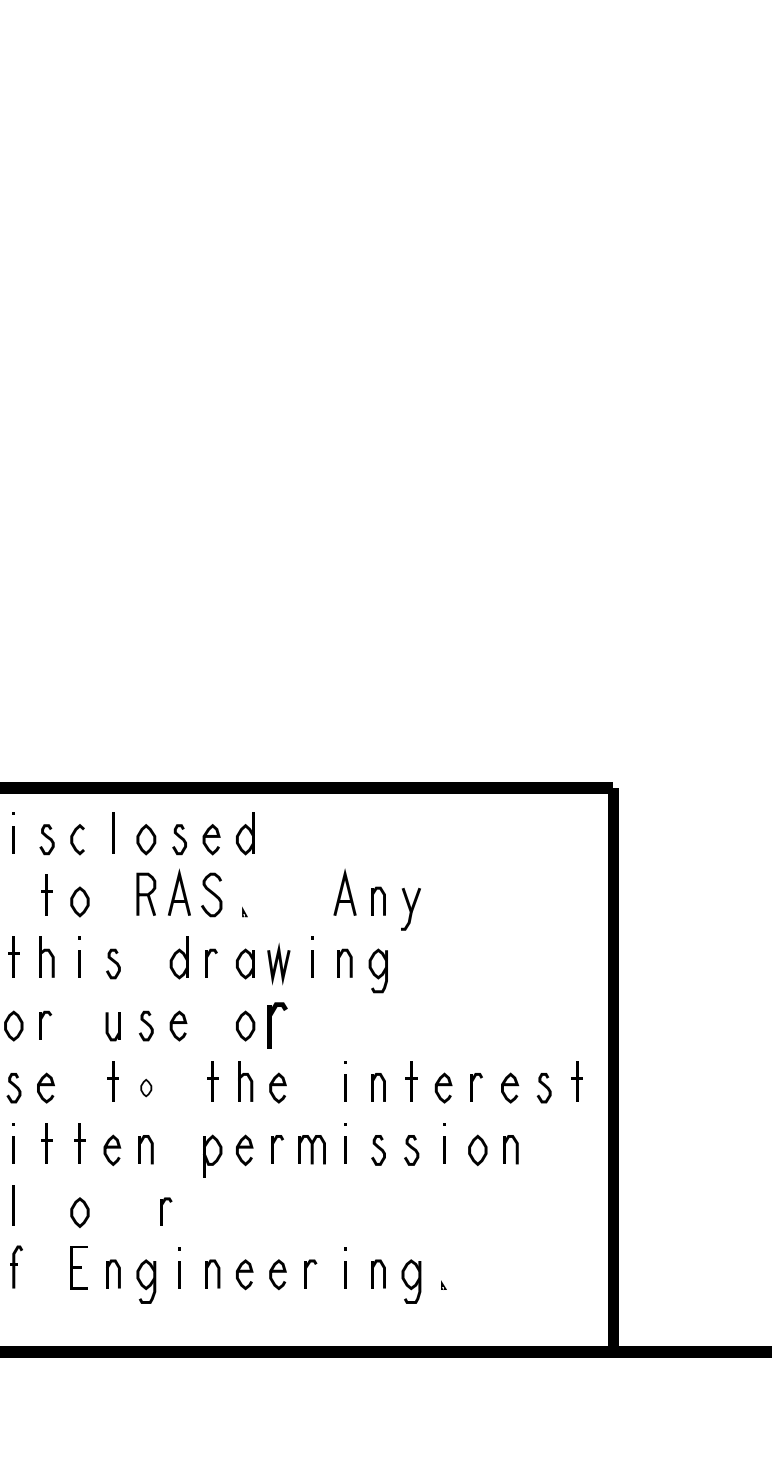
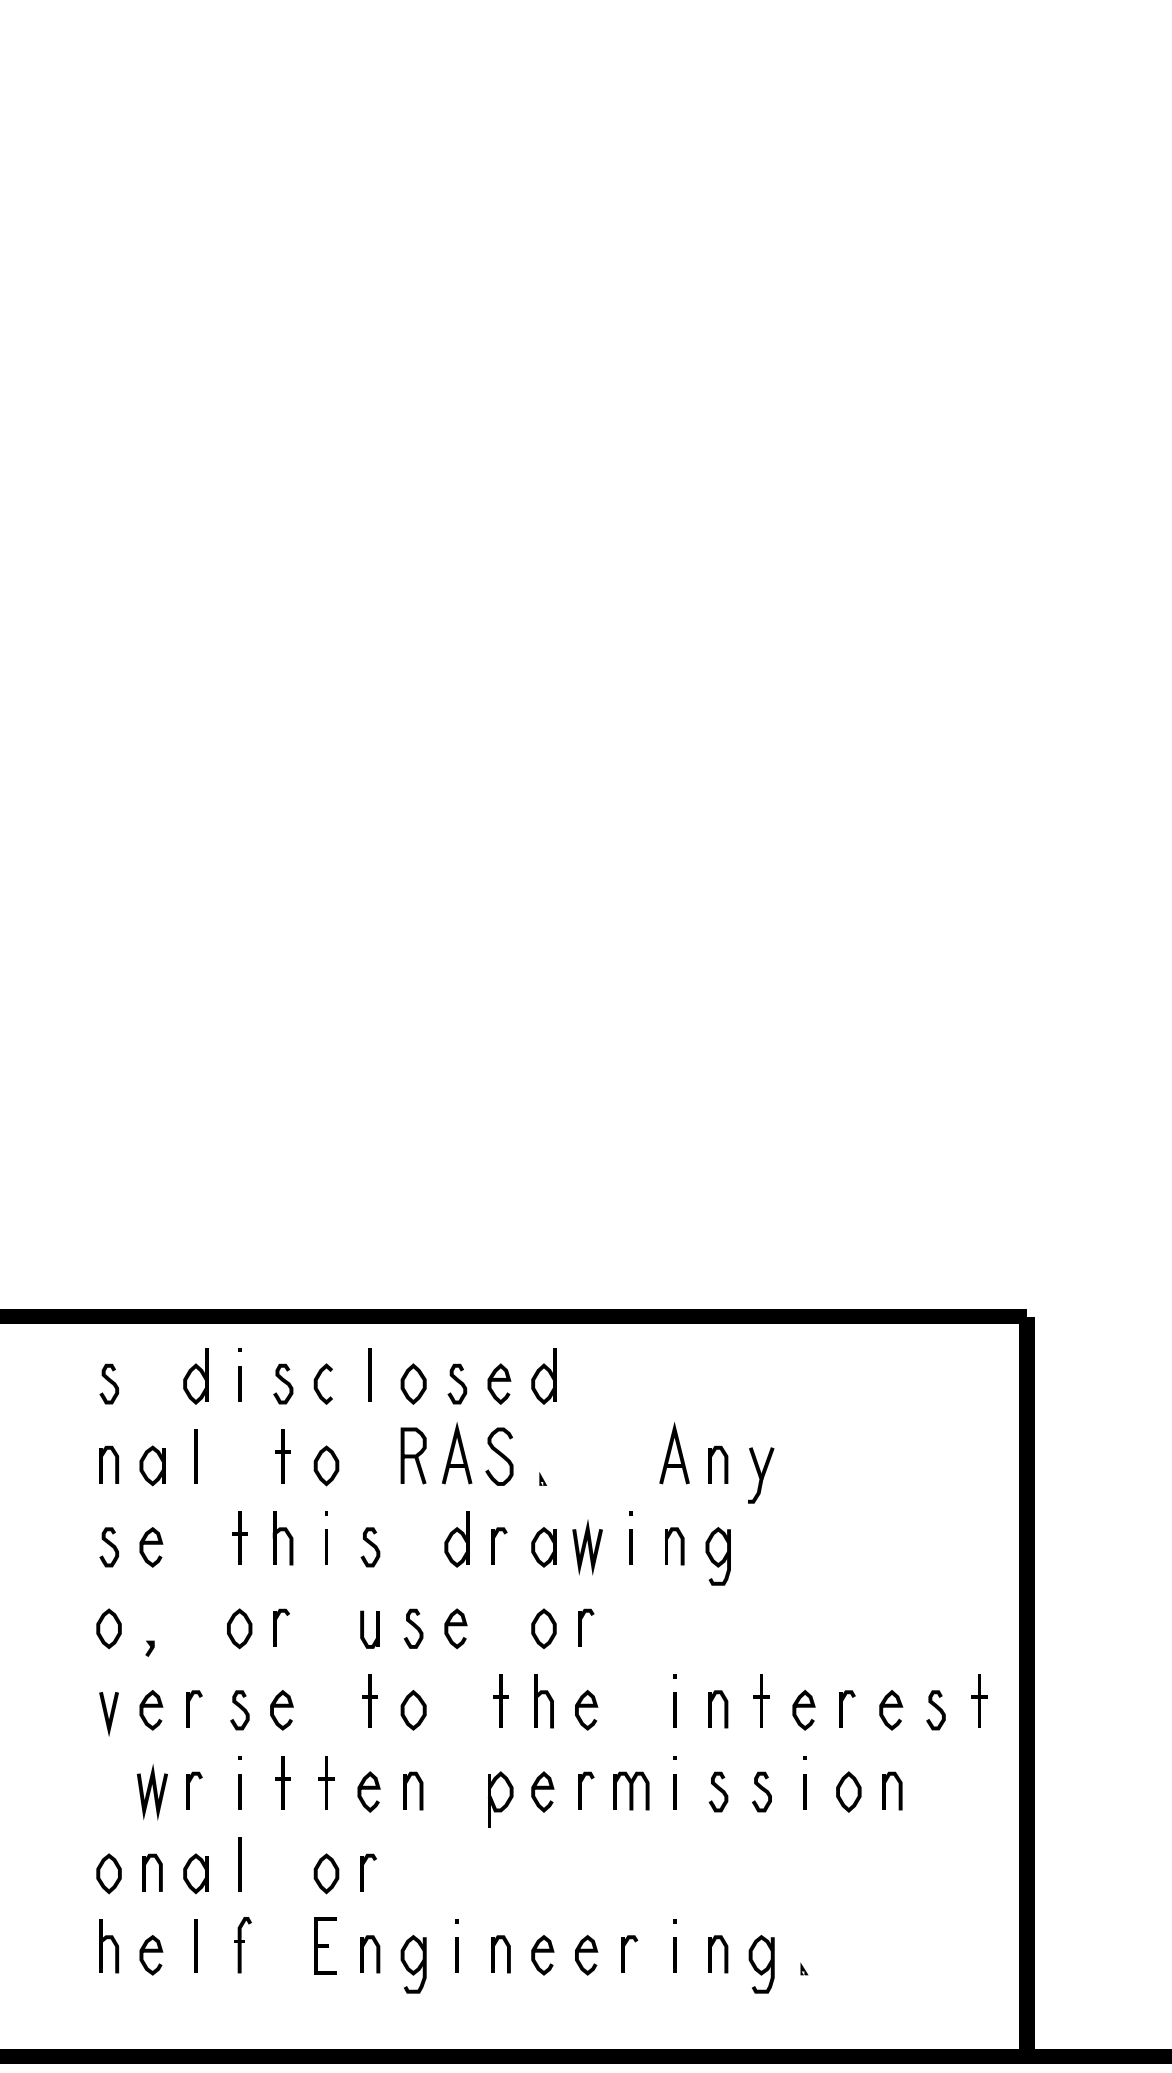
part: (277, 1025) -> (586, 1627), size x0.62
part: (146, 1087) -> (413, 1709), size x1.67
part: (166, 1211) -> (368, 1872), moved

